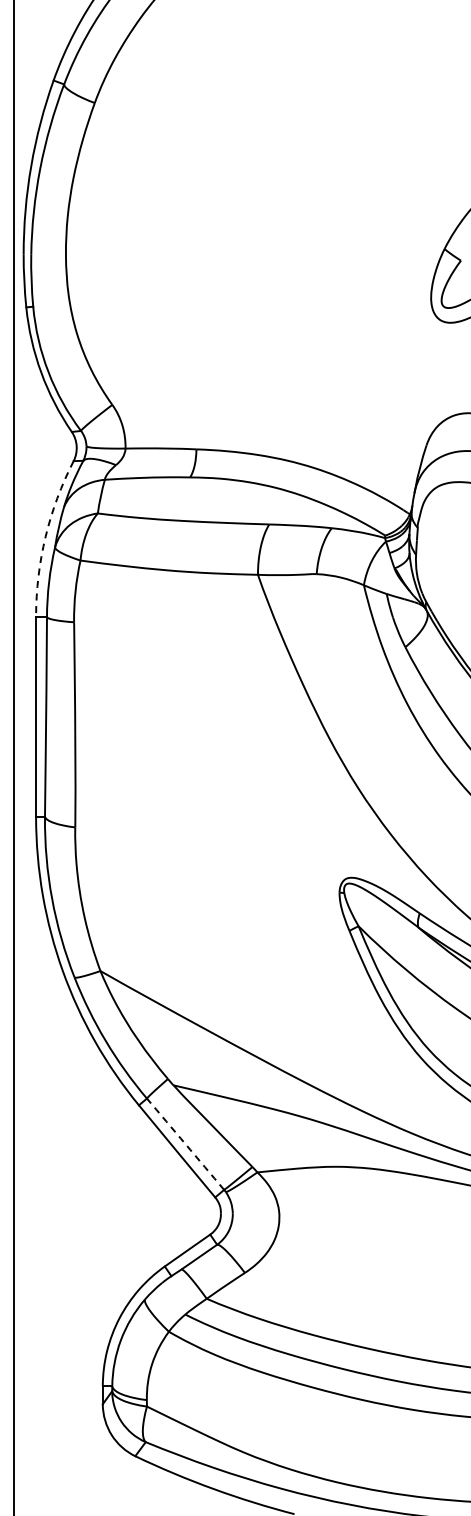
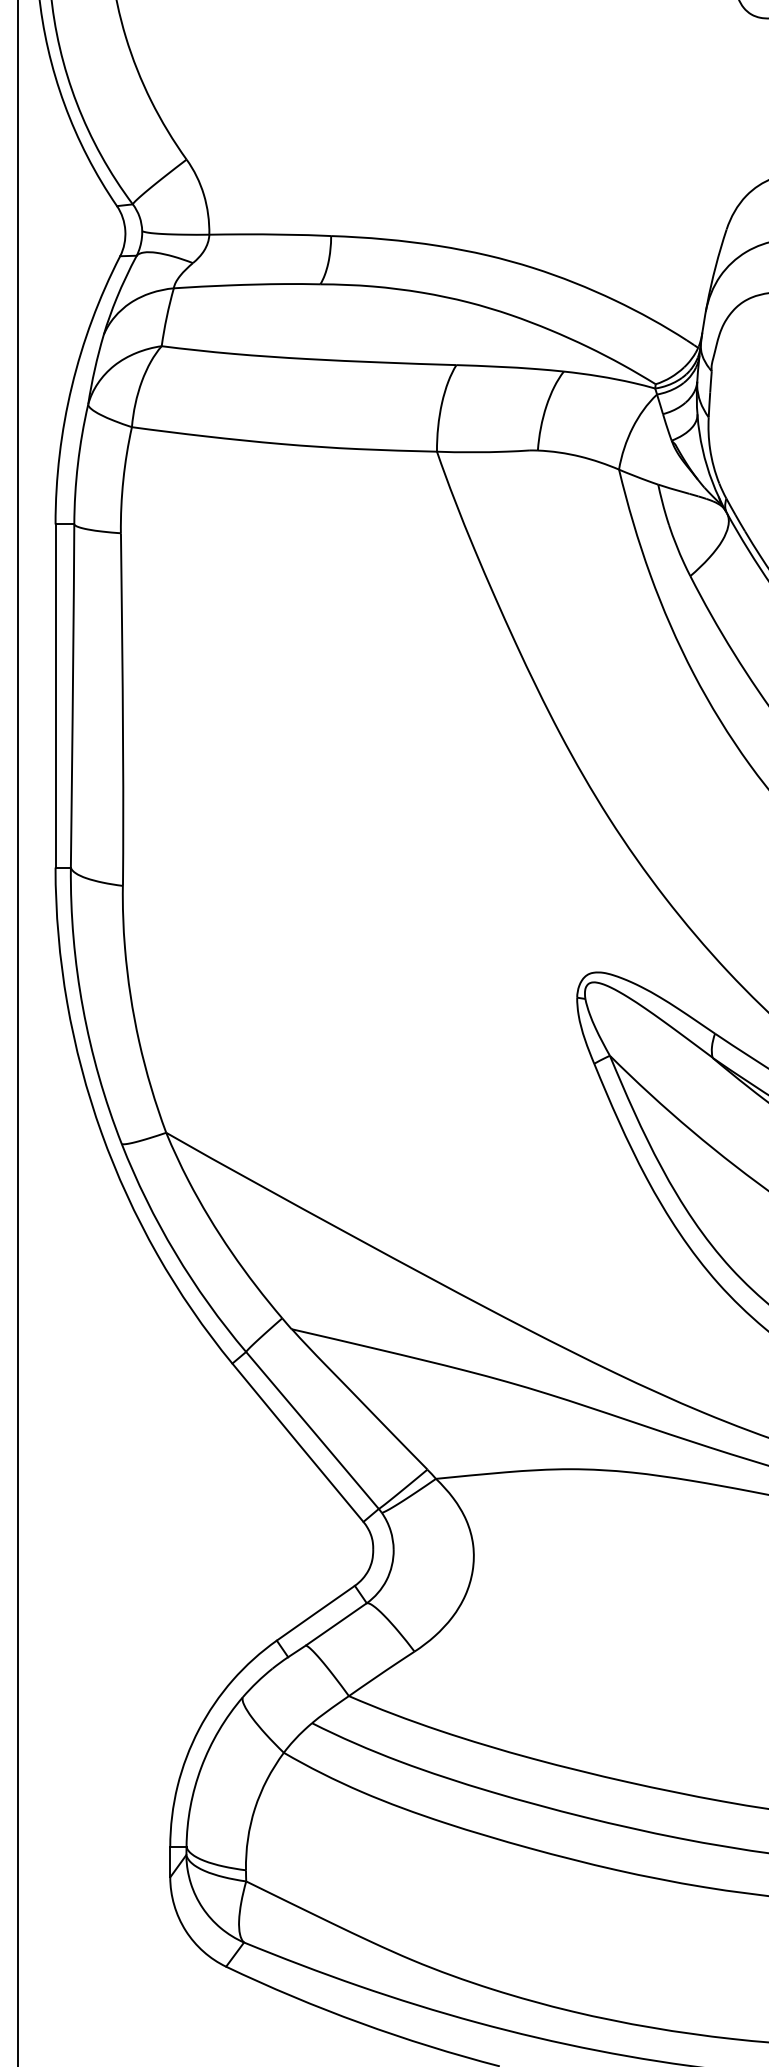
arc: (45, 536) -> (71, 385), dashed -> solid
arc: (185, 1144) -> (312, 1430), dashed -> solid

